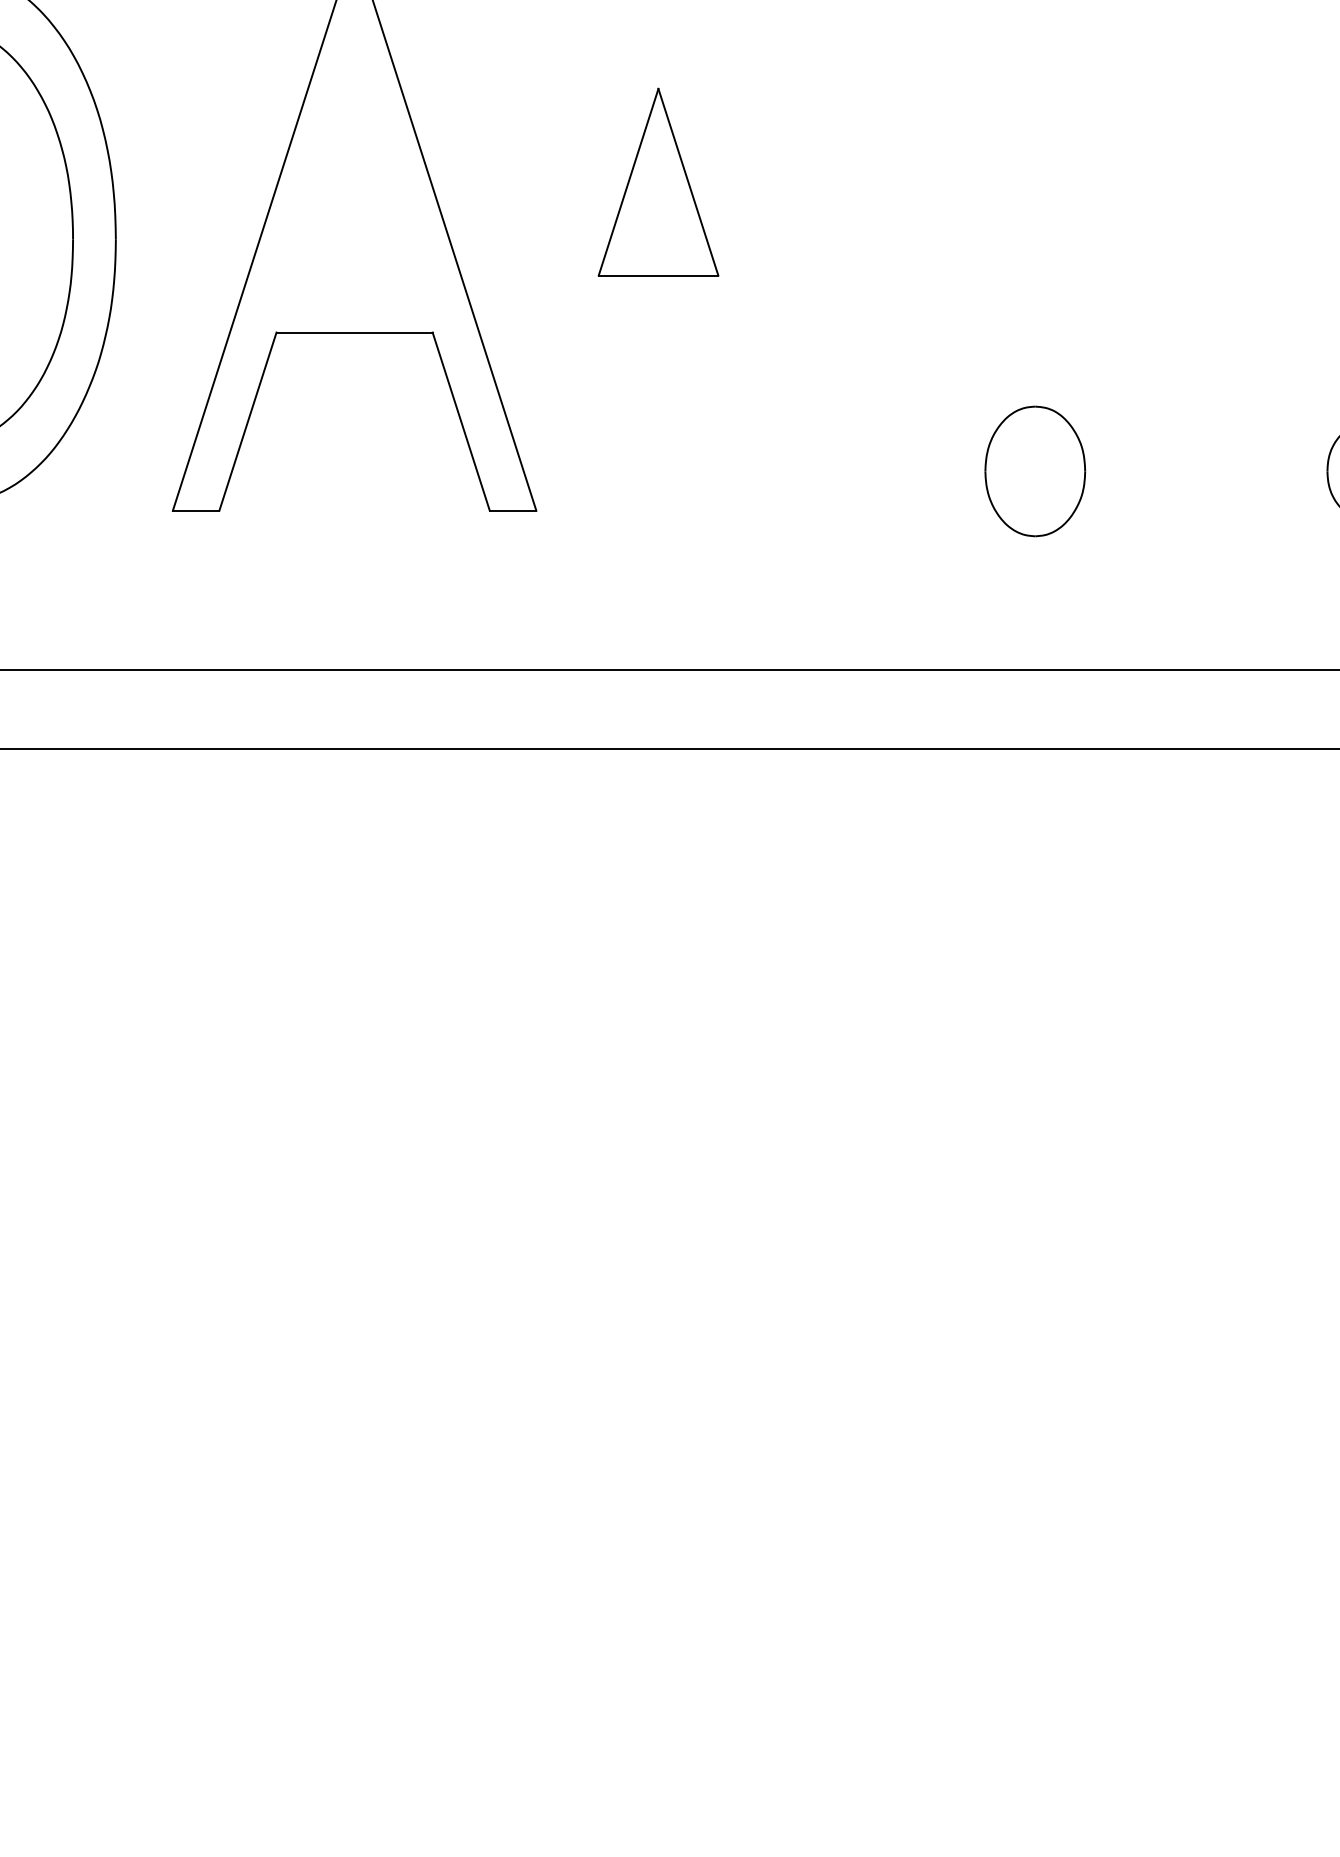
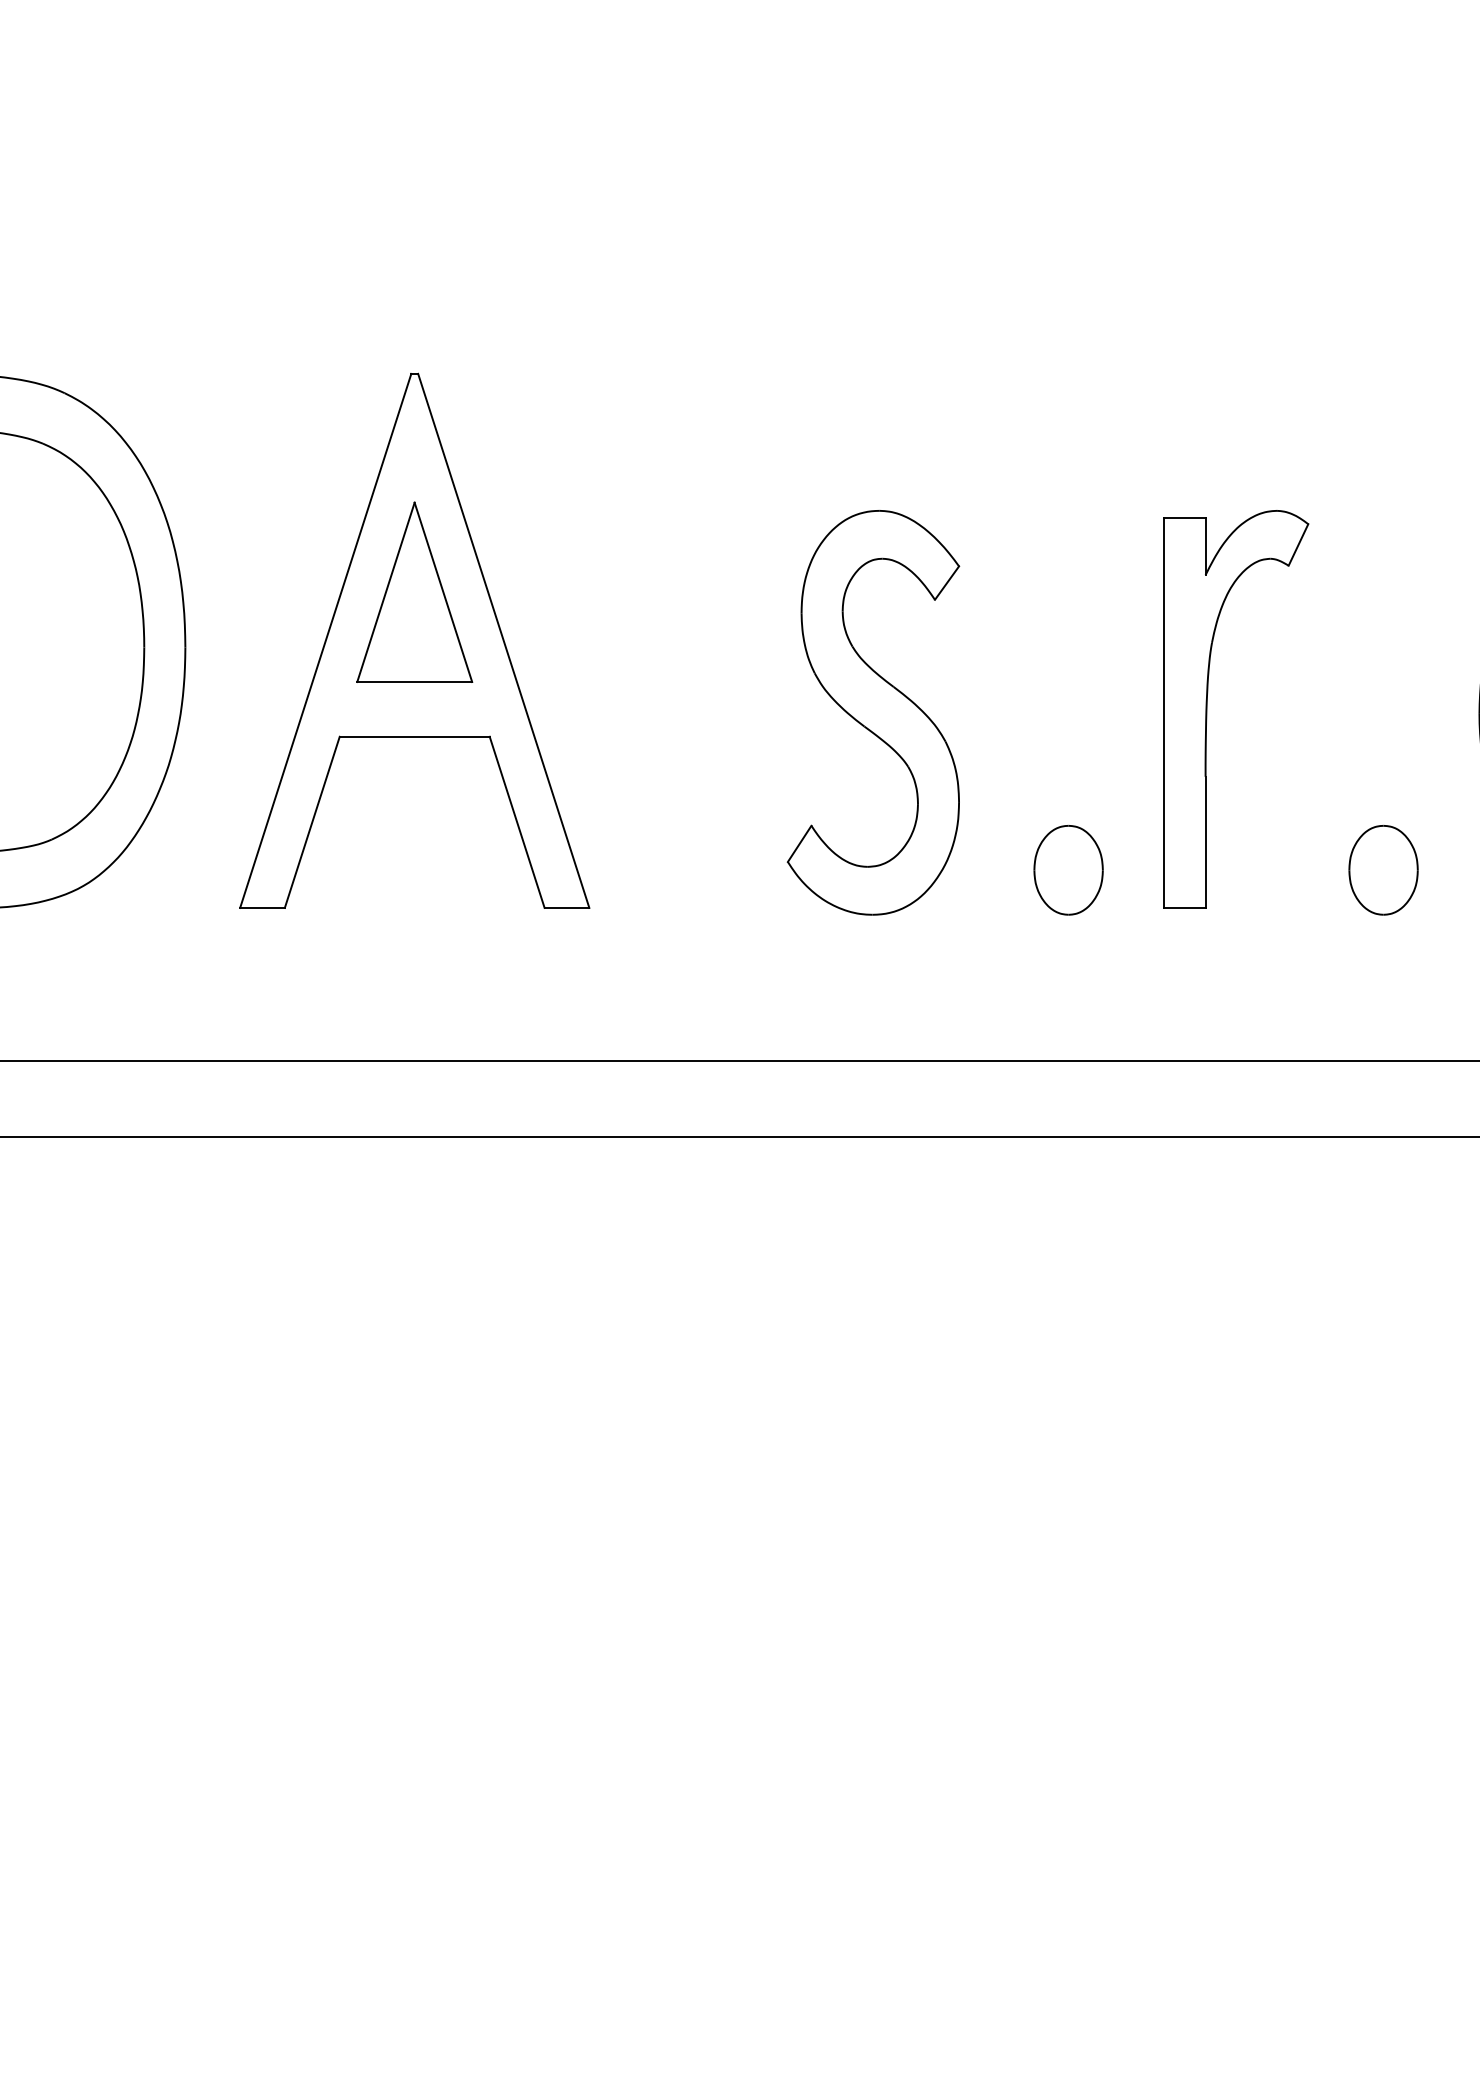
part: (658, 181) -> (414, 591), moved
part: (1179, 304) -> (1207, 709), added
part: (832, 307) -> (873, 712), added
part: (1035, 471) -> (1068, 870), size x0.71

